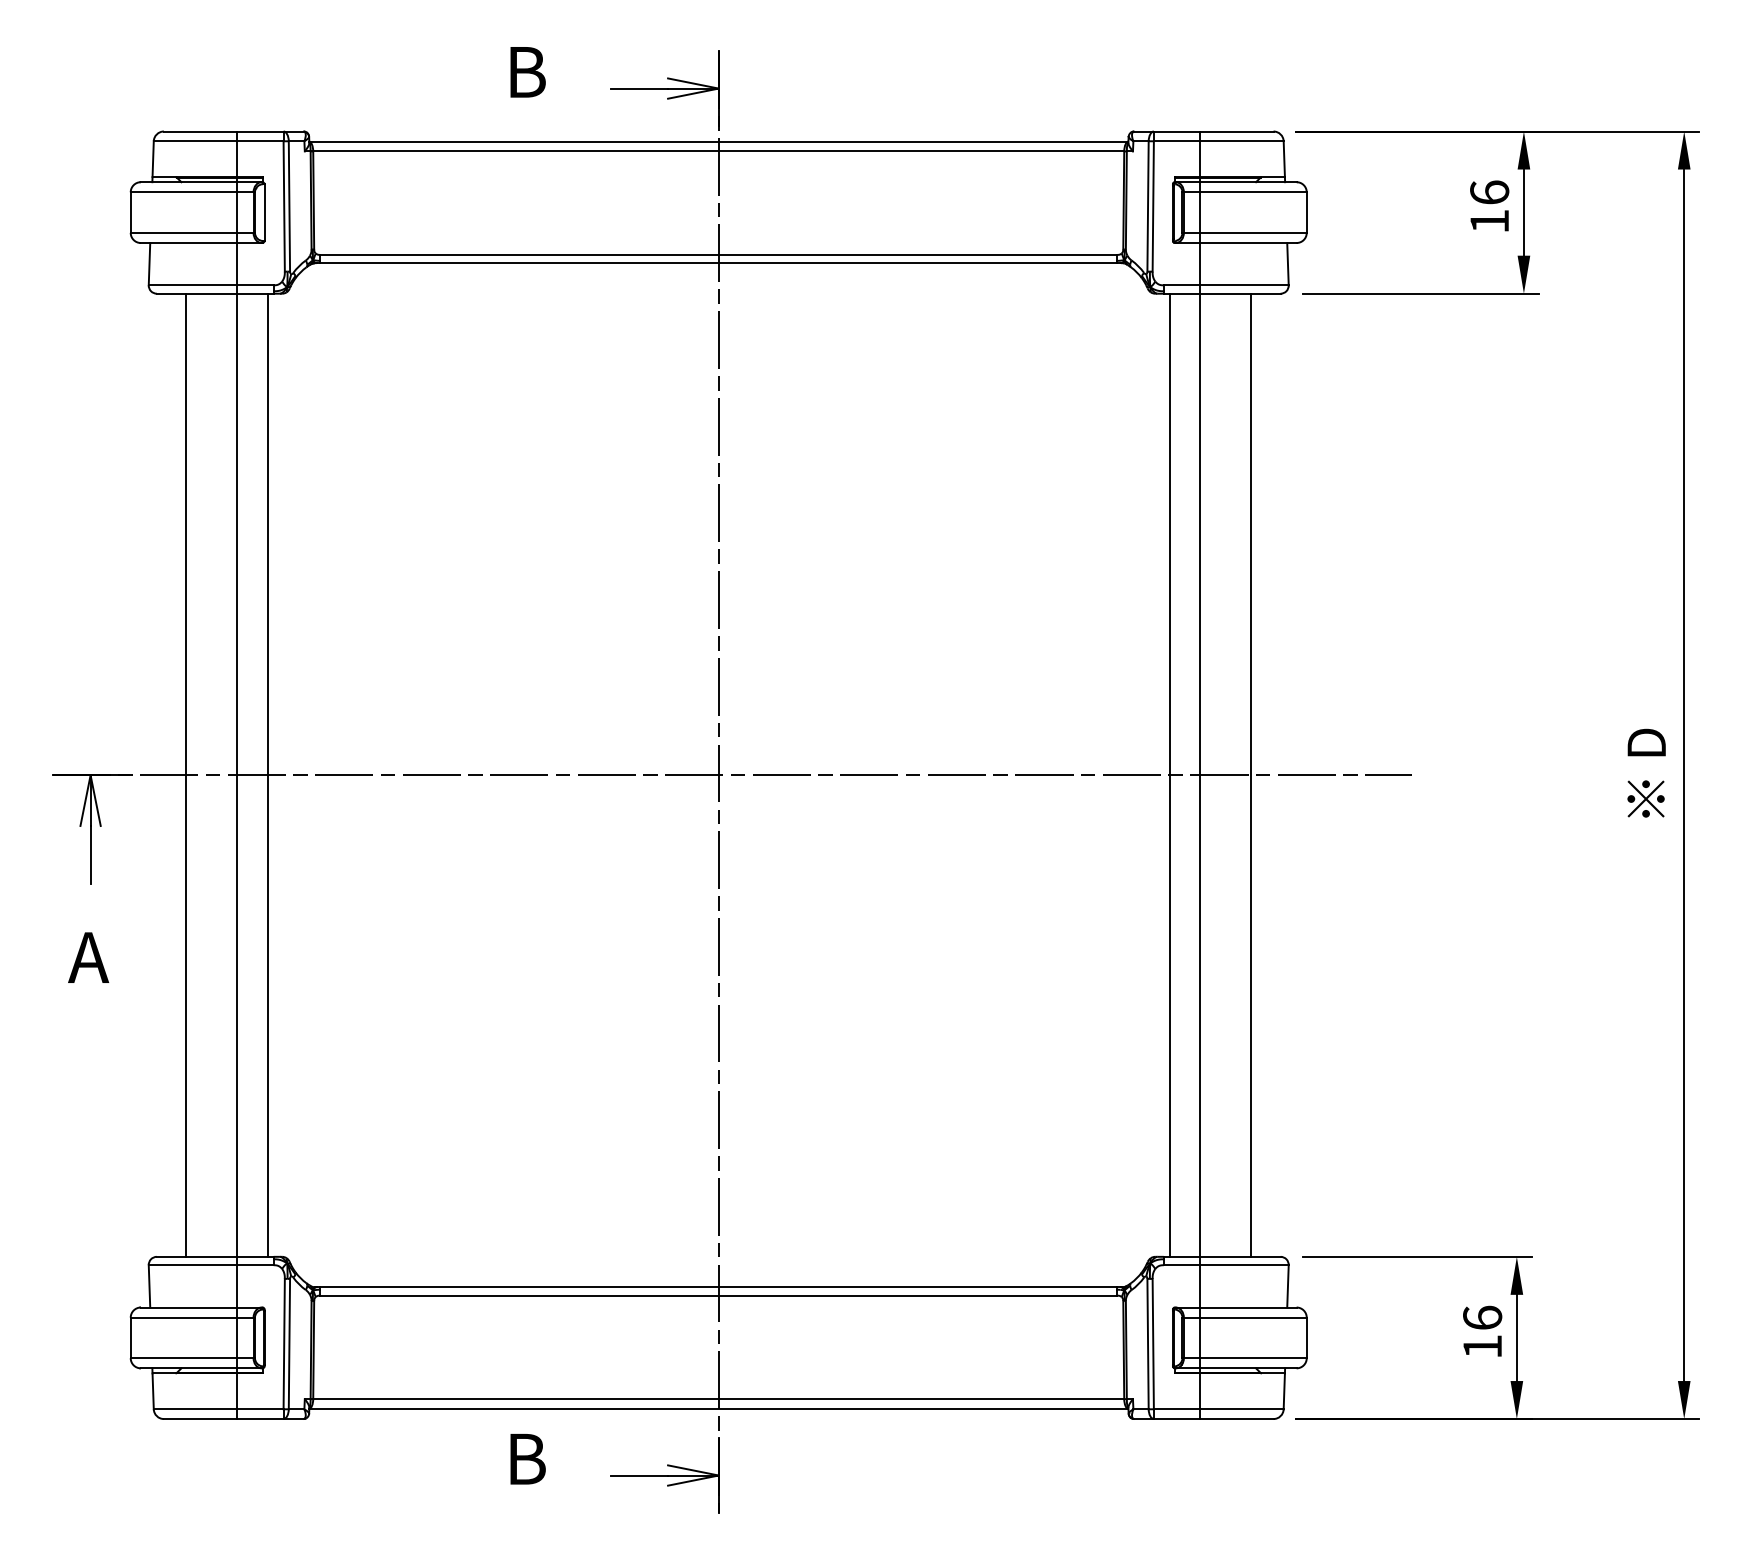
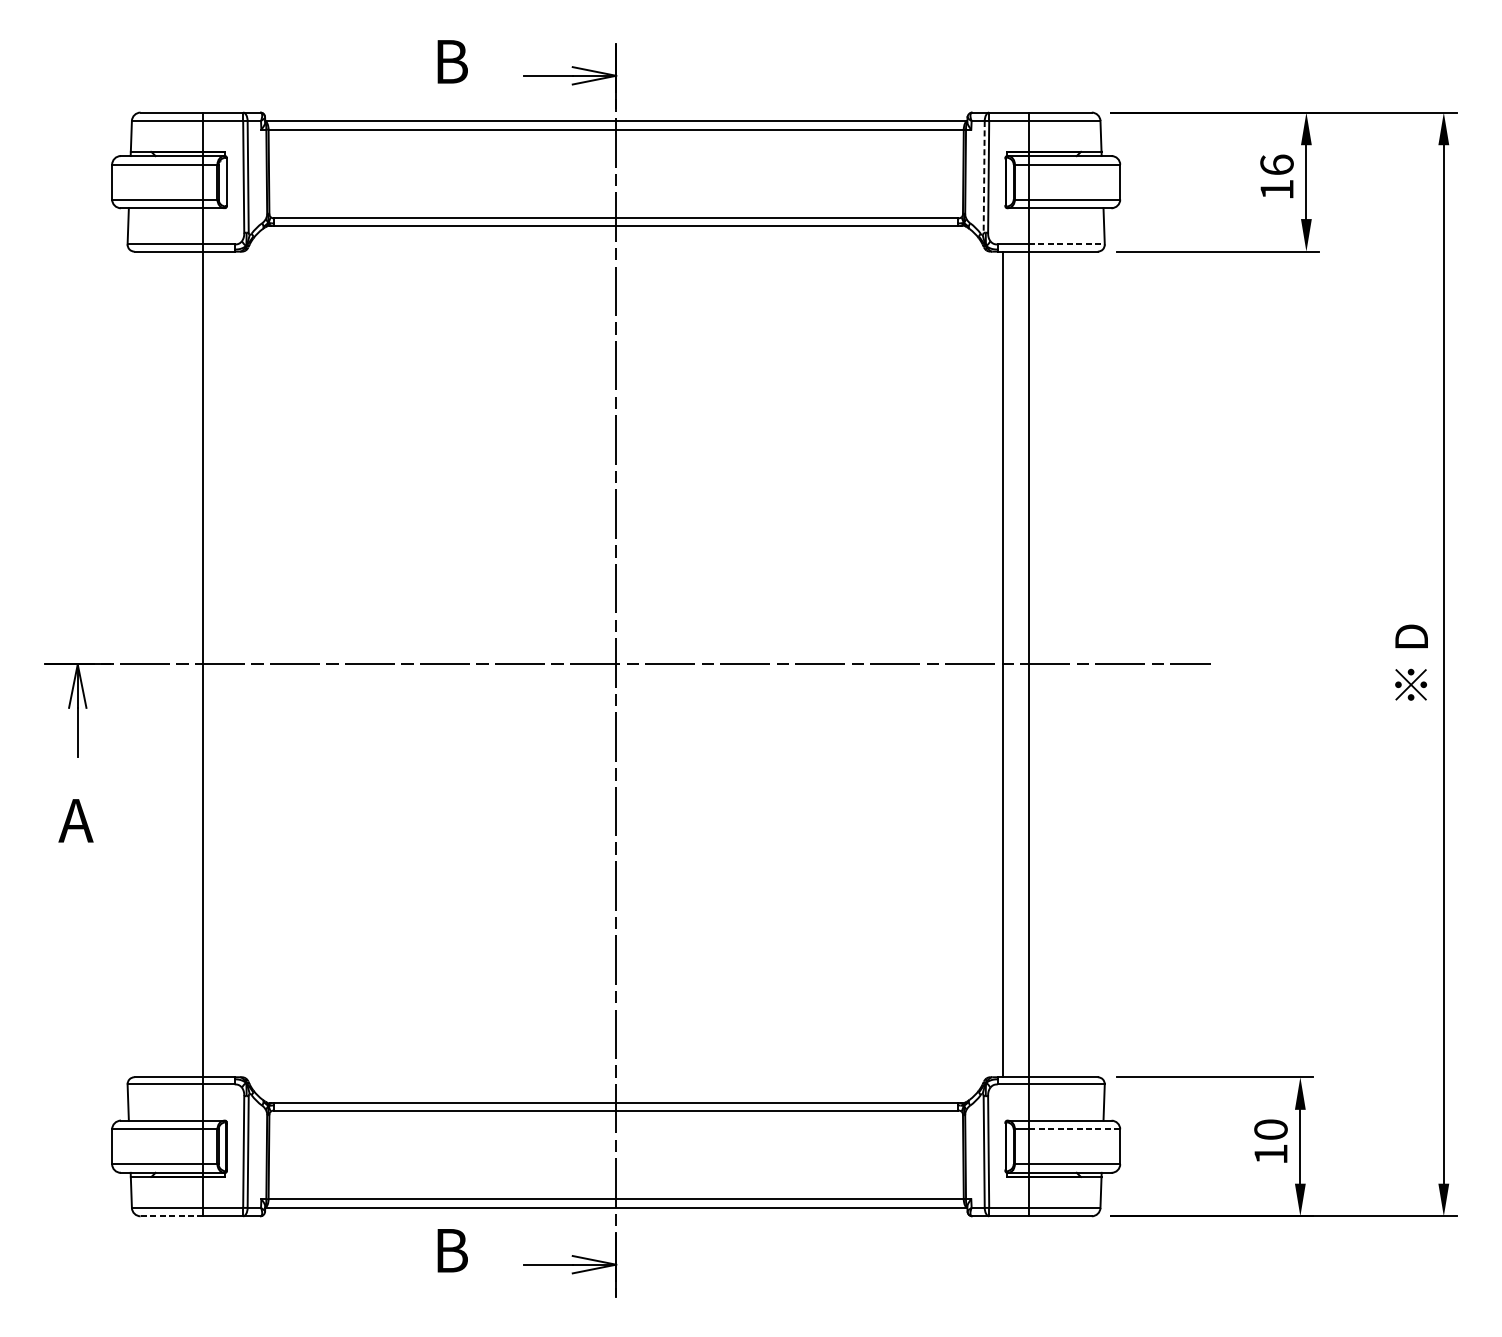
line: (1148, 206) -> (984, 176), solid -> dashed
line: (1245, 285) -> (1067, 244), solid -> dashed
line: (186, 774) -> (159, 663), removed
line: (267, 774) -> (229, 663), removed
line: (1250, 774) -> (1072, 663), removed
line: (1253, 1317) -> (1074, 1129), solid -> dashed
text: (1482, 1317) -> (1270, 1129), 16 -> 10
line: (200, 1419) -> (171, 1216), solid -> dashed

